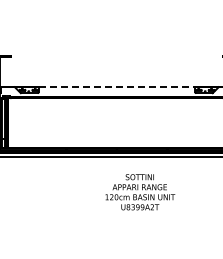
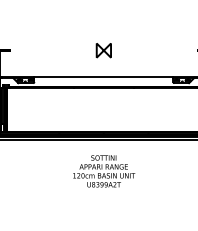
part: (116, 56) -> (103, 50), added
line: (117, 86) -> (104, 77), dashed -> solid
text: (140, 192) -> (104, 171), moved

